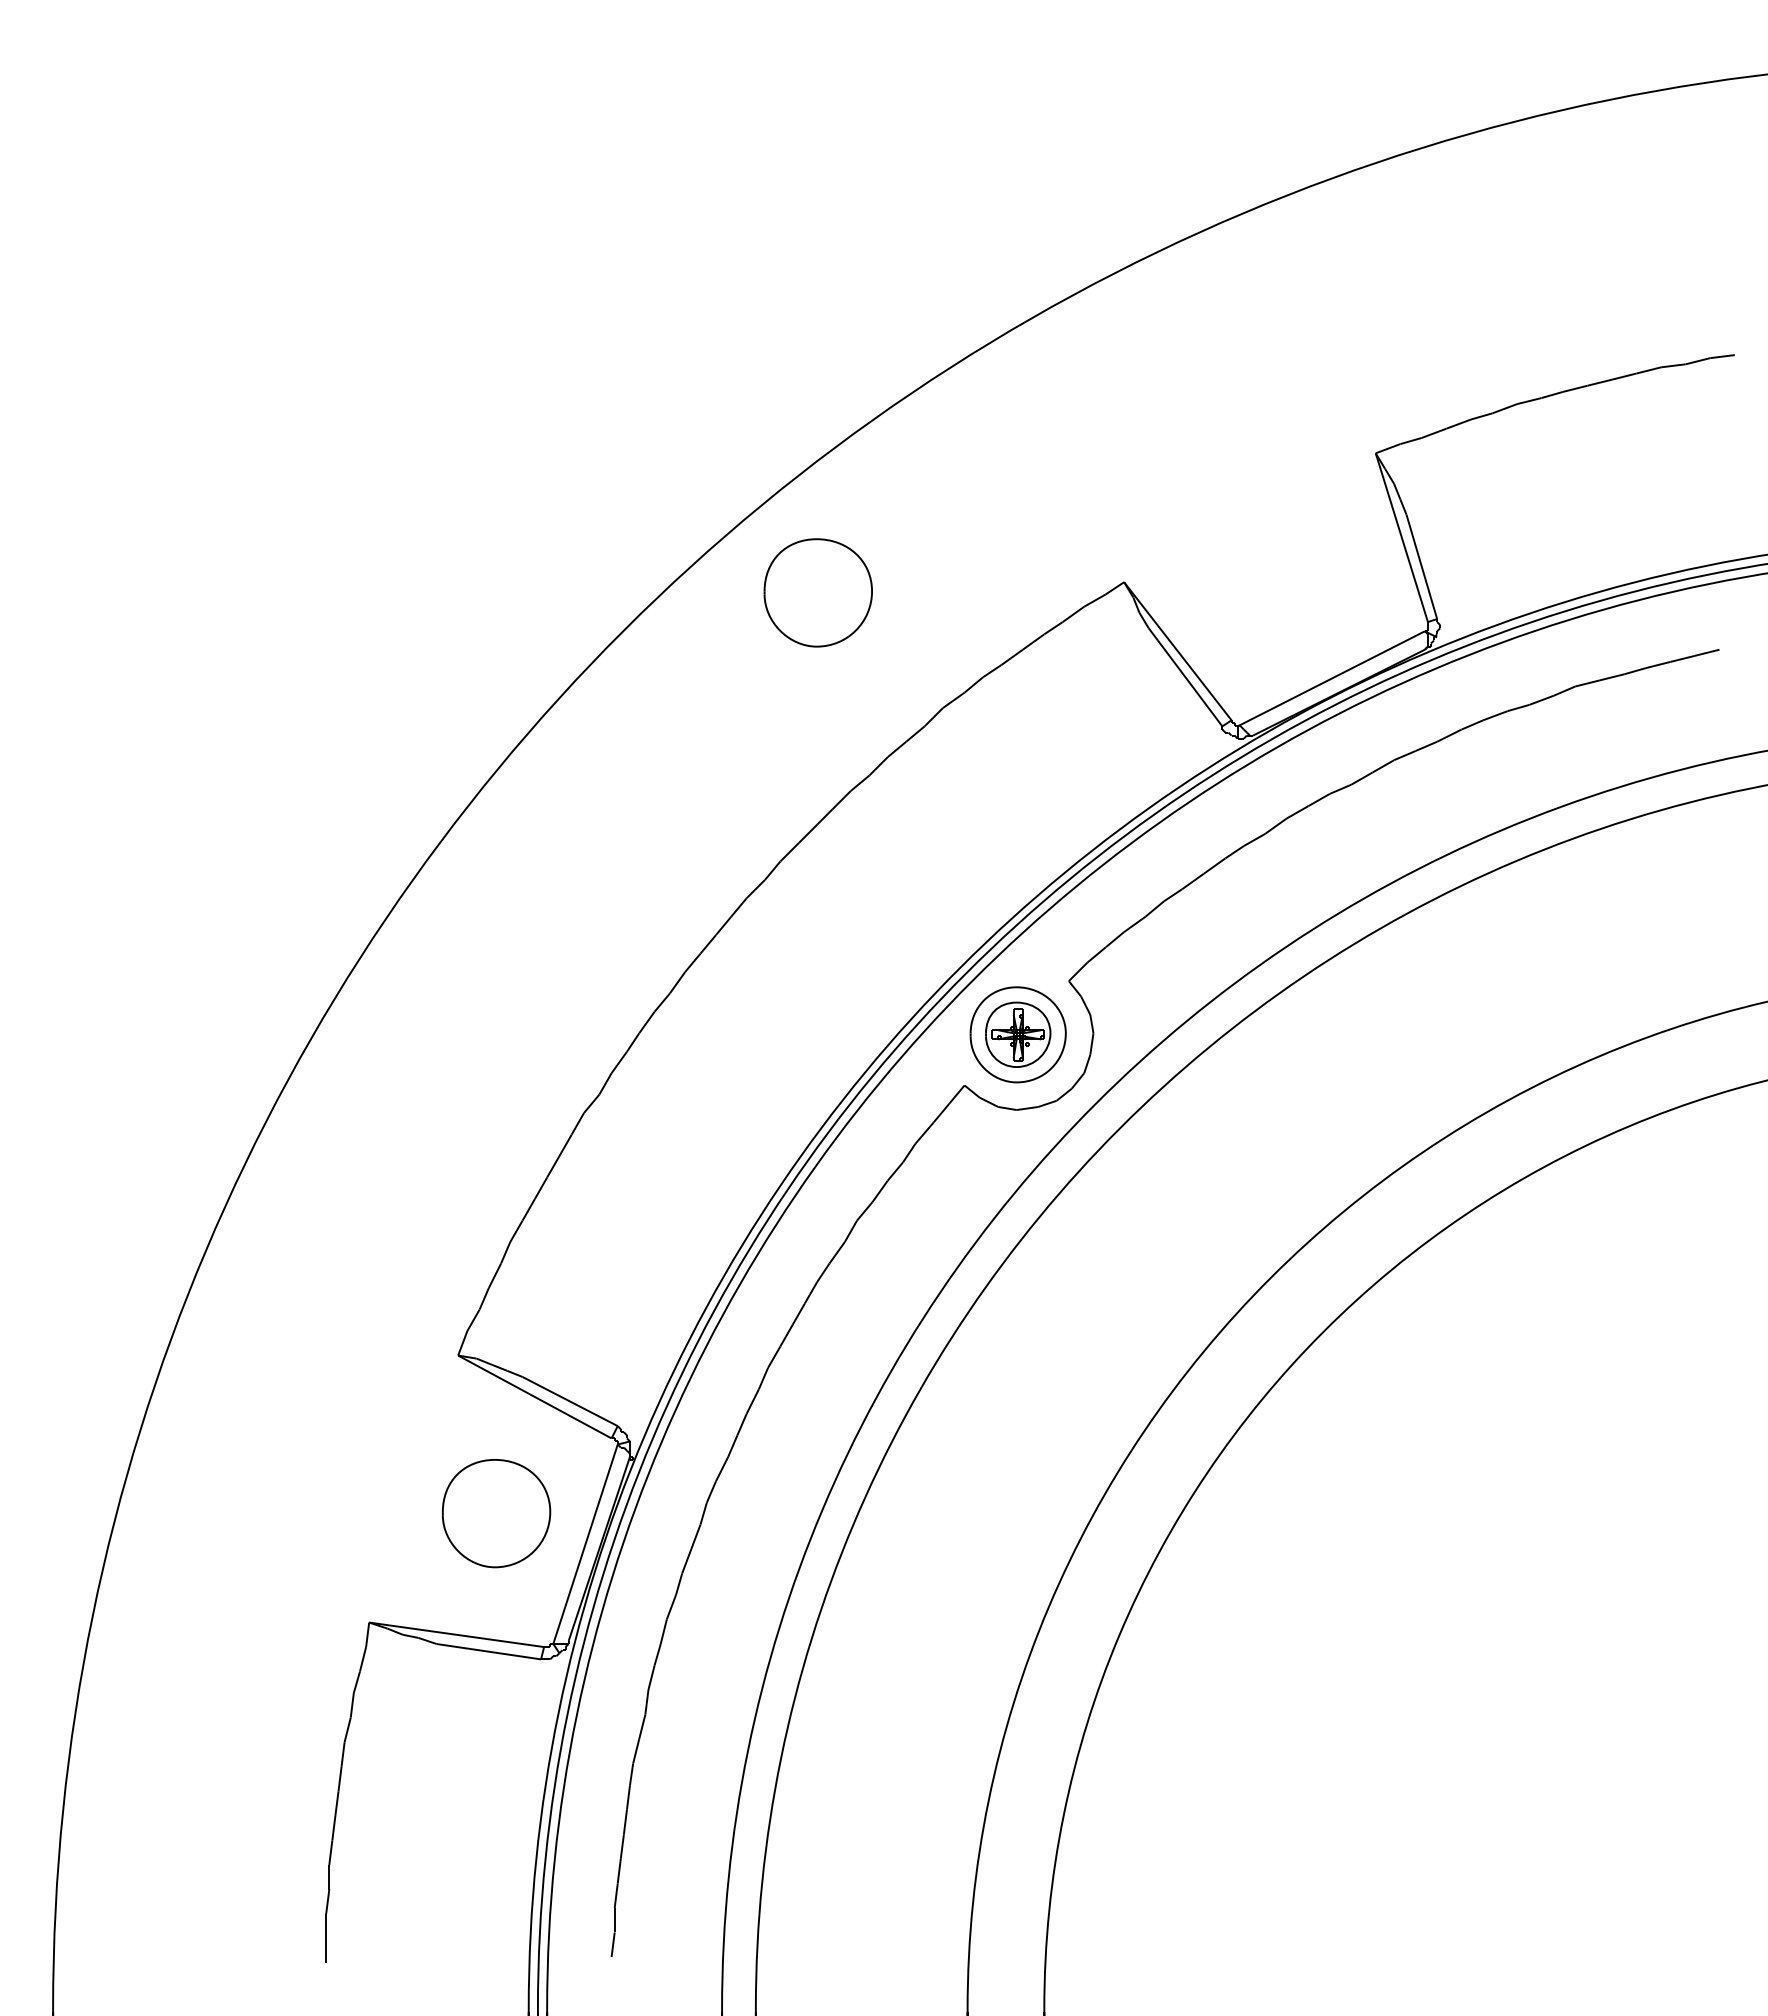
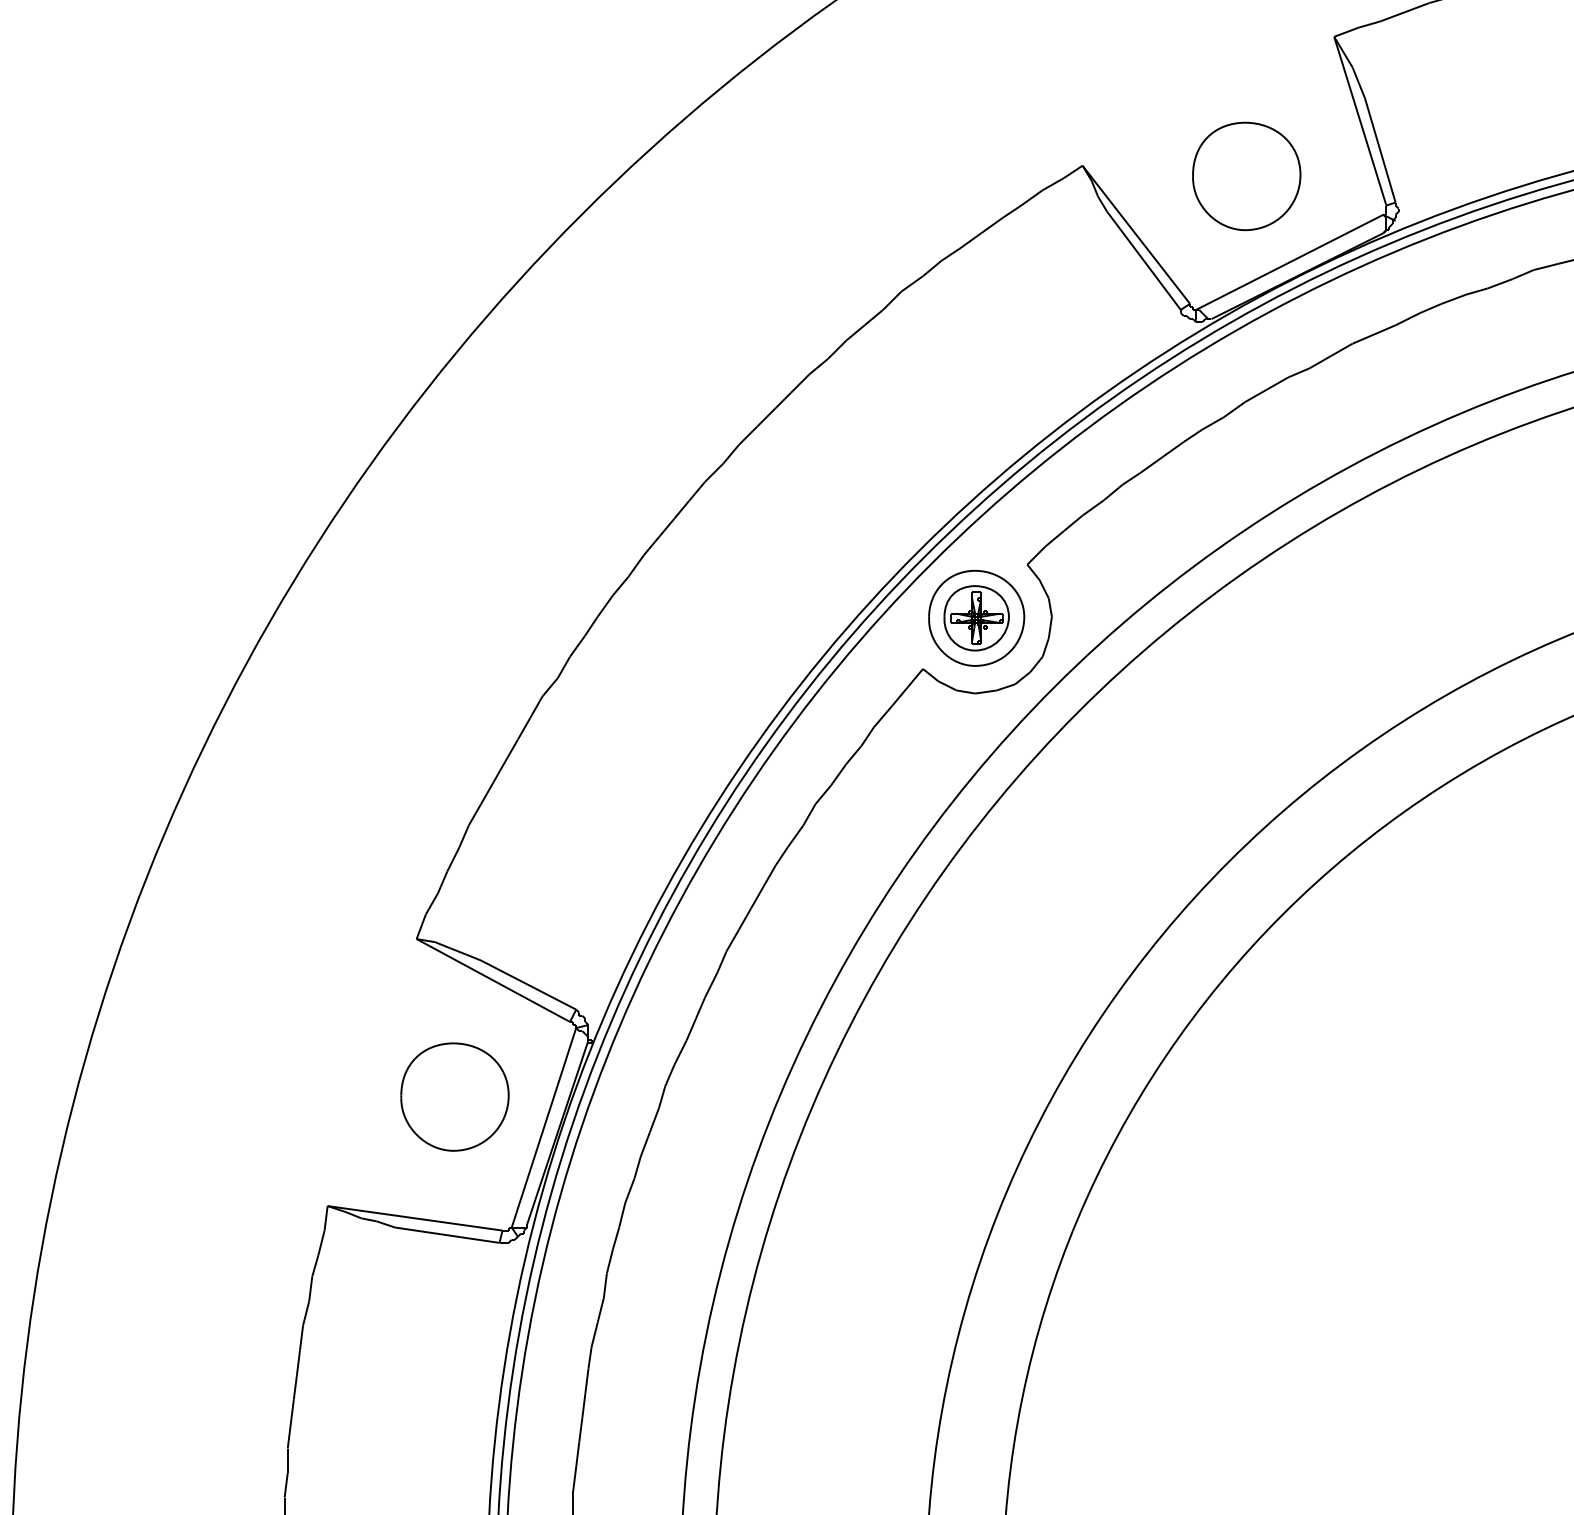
part: (817, 592) -> (1245, 176), moved

